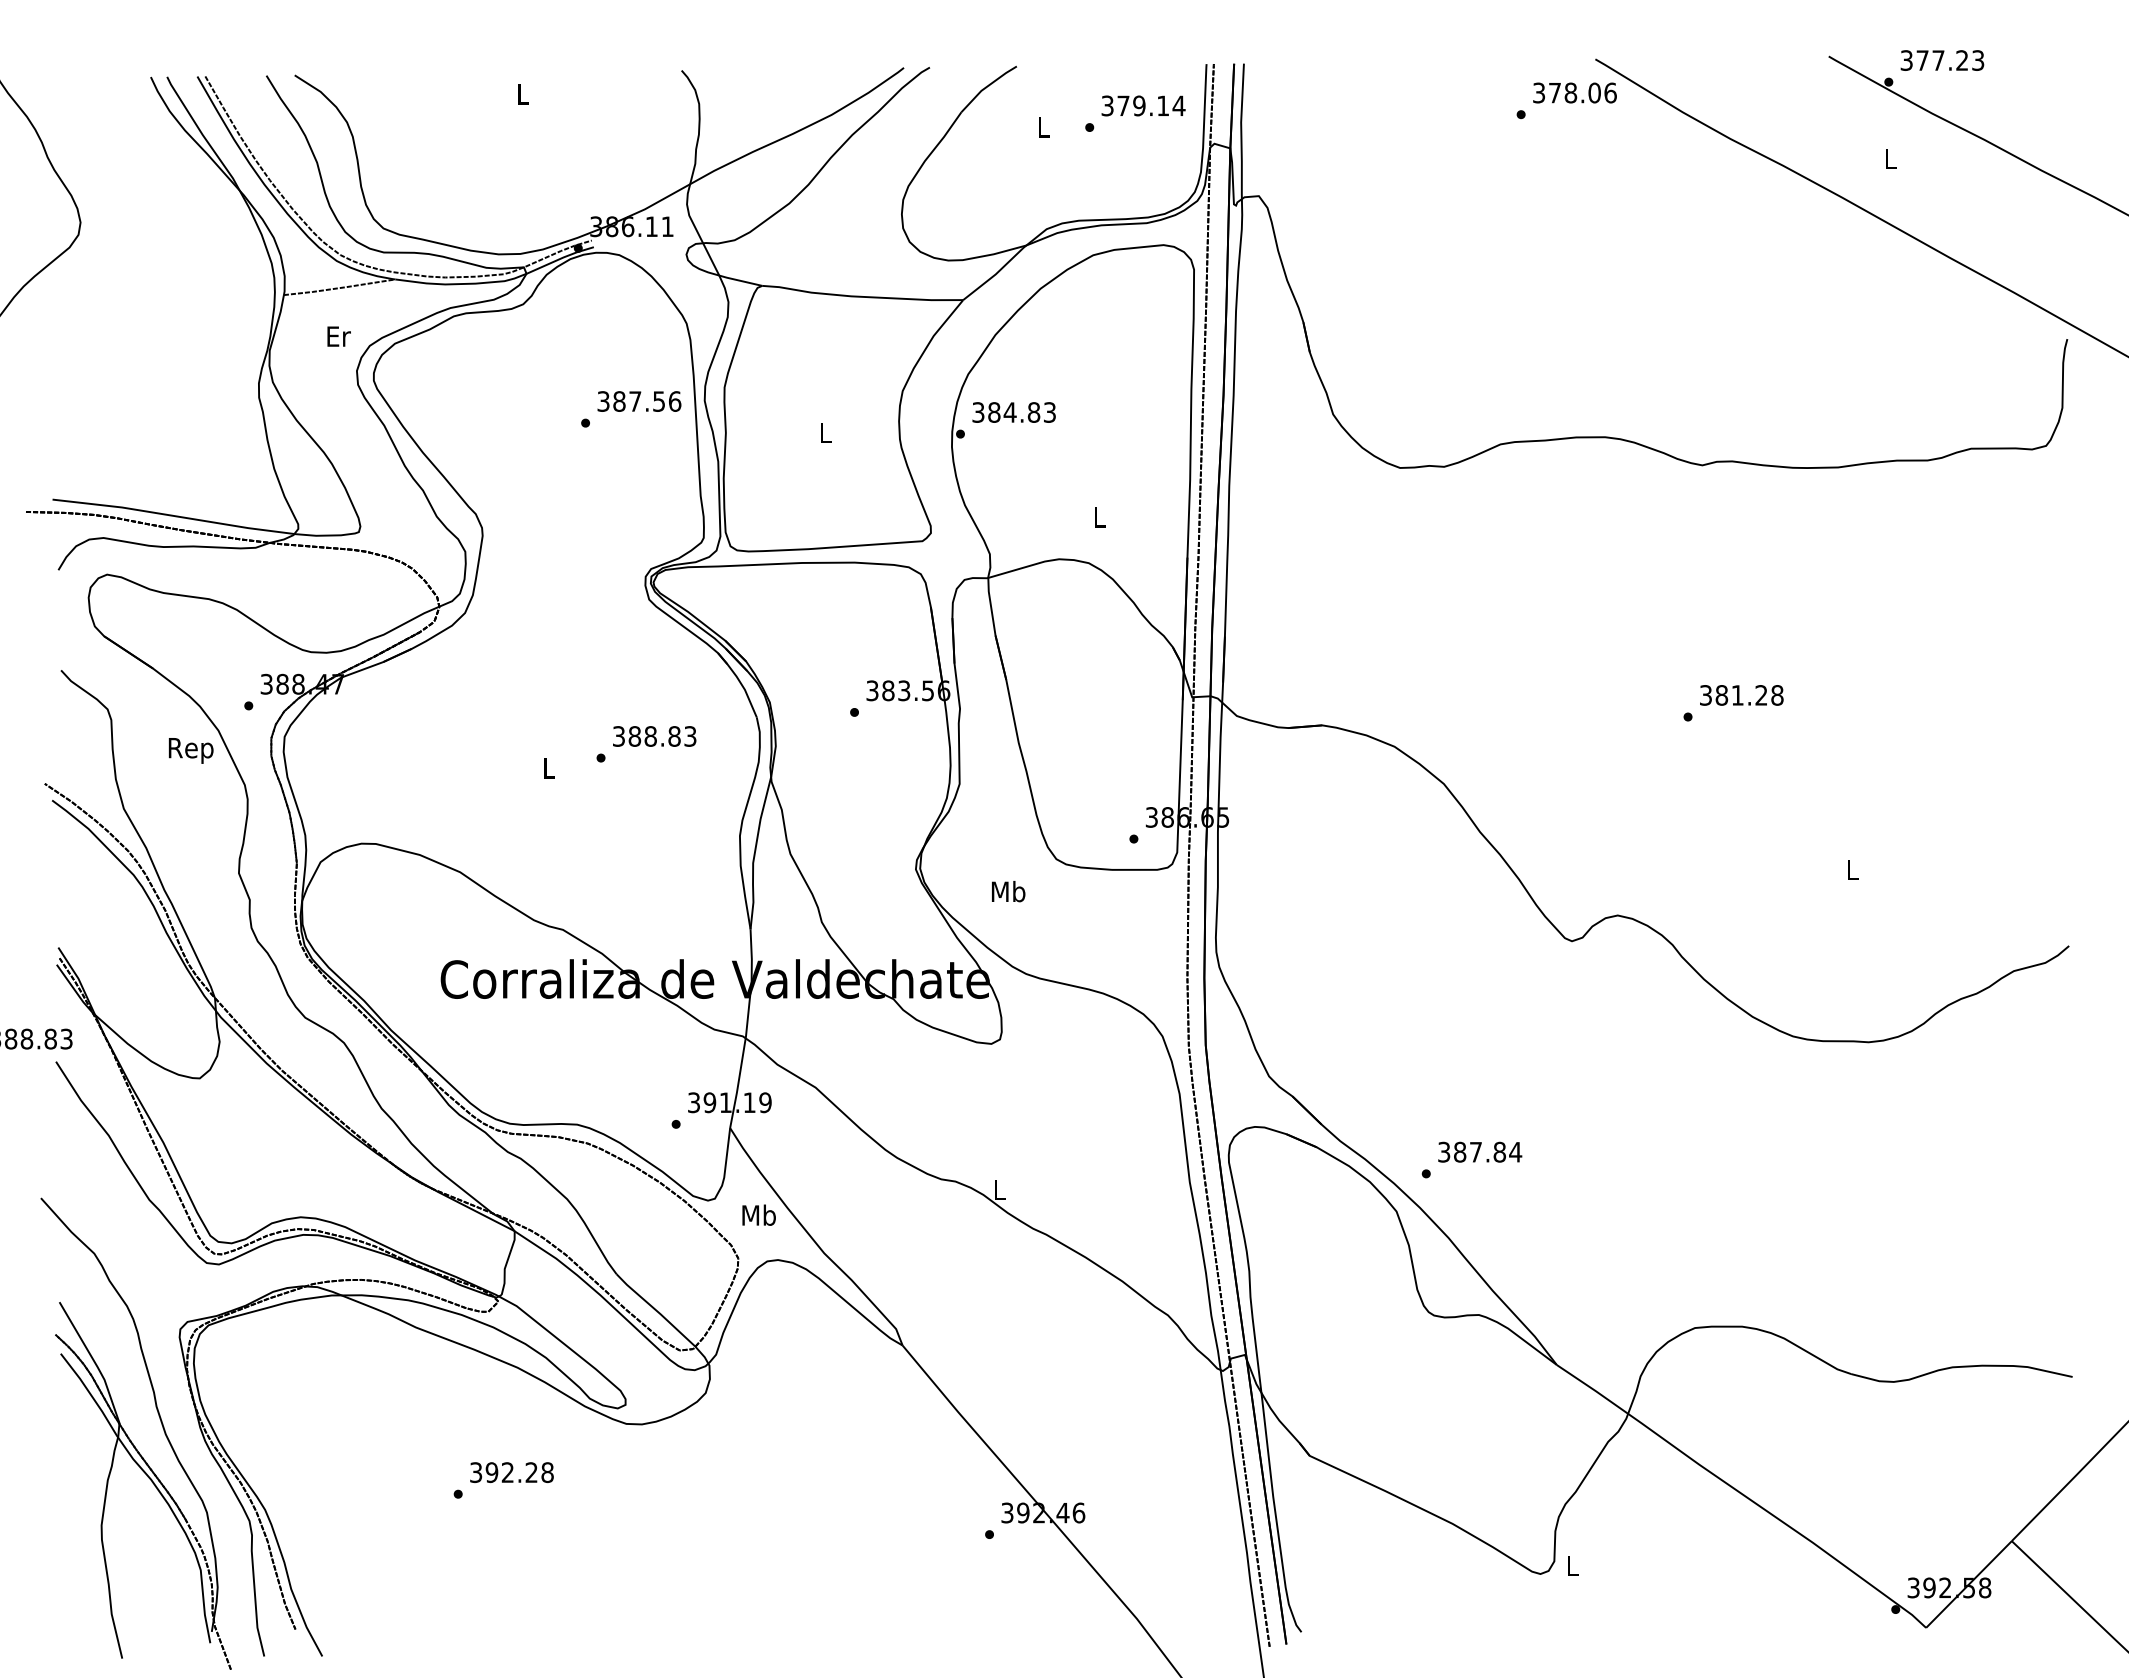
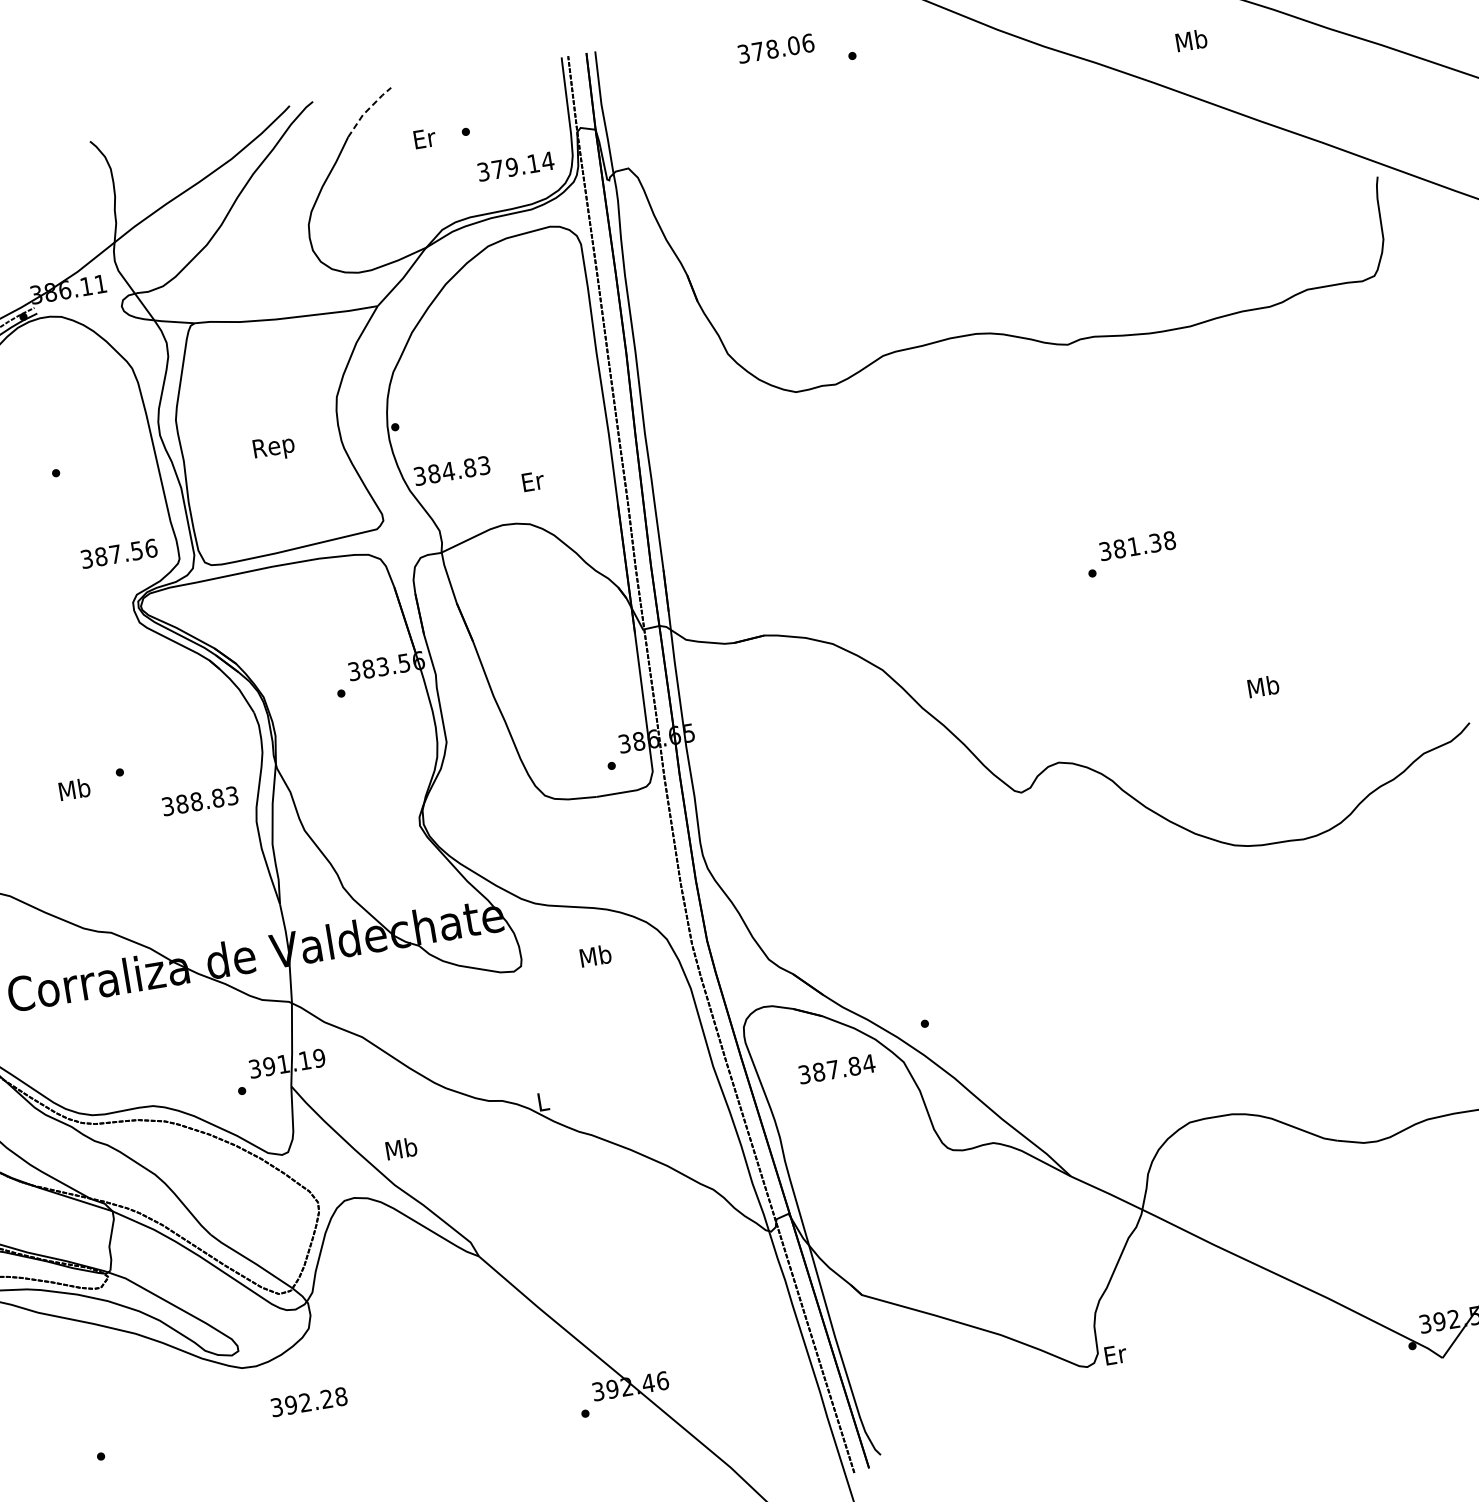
line: (986, 86) -> (366, 110), solid -> dashed
text: (1574, 92) -> (775, 48), moved
text: (1143, 105) -> (515, 166), moved
text: (1044, 127) -> (425, 138), L -> Er
text: (1890, 158) -> (1191, 40), L -> Mb
text: (639, 401) -> (119, 553), moved
text: (1013, 412) -> (451, 470), moved
text: (825, 435) -> (273, 448), L -> Rep
text: (1099, 517) -> (532, 481), L -> Er
text: (1761, 695) -> (1155, 543), 381.28 -> 381.38
text: (654, 736) -> (200, 801), moved
text: (548, 767) -> (74, 788), L -> Mb
text: (1852, 869) -> (1263, 686), L -> Mb
text: (1008, 891) -> (595, 955), moved
text: (1480, 1151) -> (837, 1068), moved
text: (758, 1214) -> (400, 1148), moved
text: (511, 1472) -> (308, 1402), moved
text: (1573, 1565) -> (1115, 1354), L -> Er

